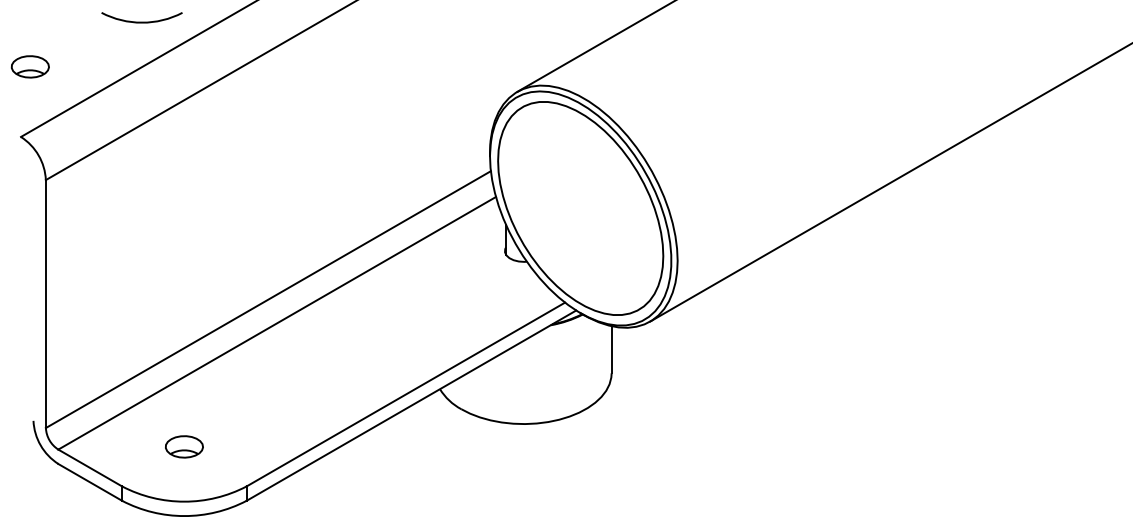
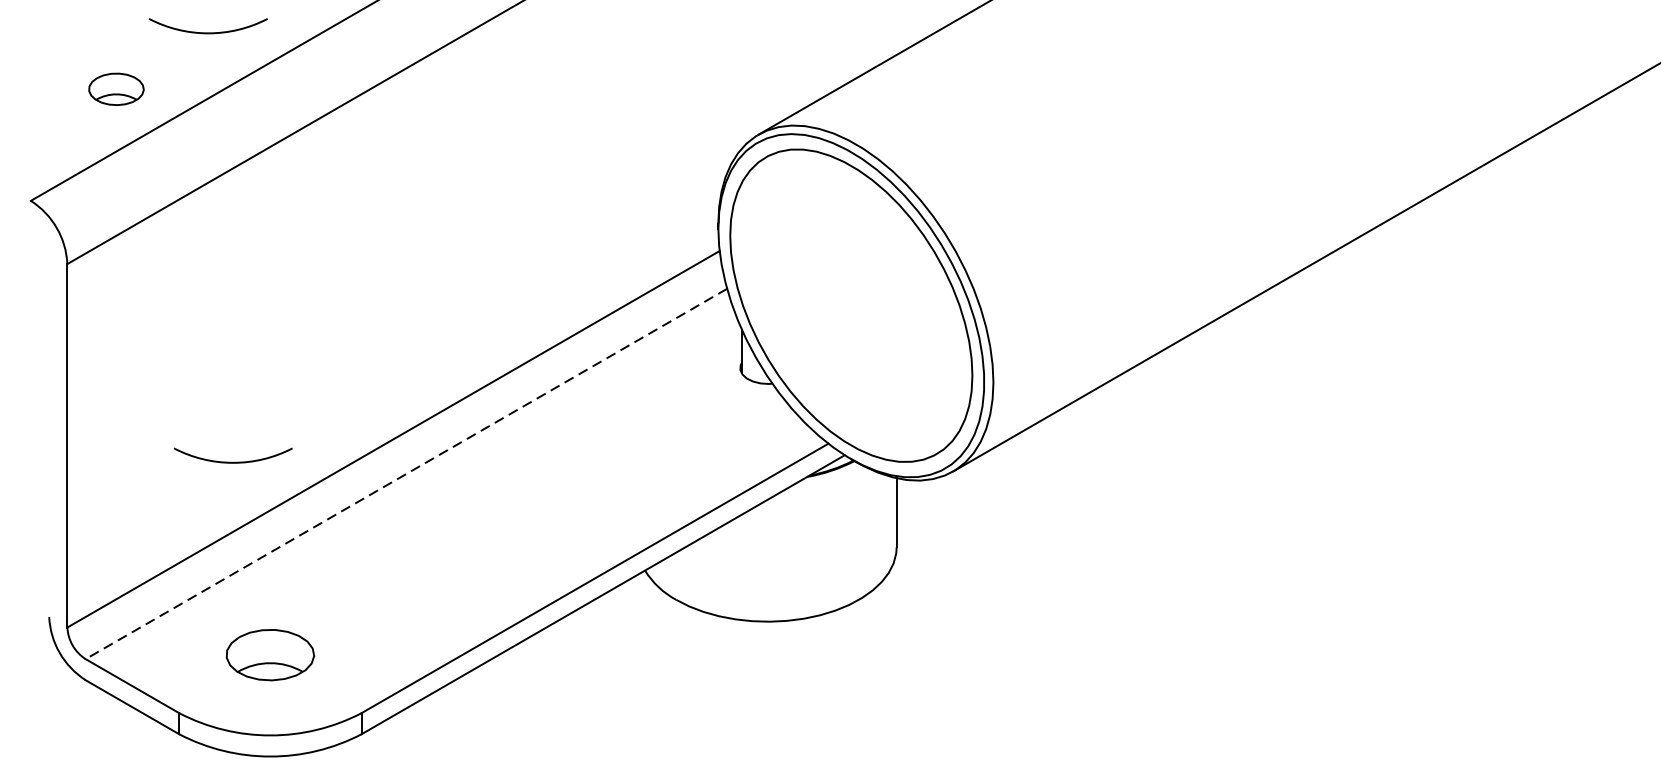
part: (29, 66) -> (115, 88), moved
arc: (158, 314) -> (232, 461), added
line: (277, 323) -> (406, 474), solid -> dashed
part: (184, 446) -> (270, 654), size x1.6

